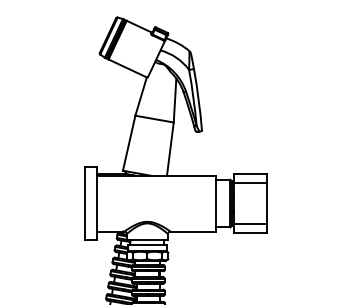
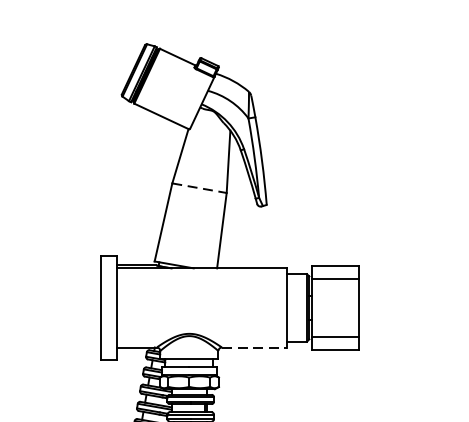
line: (155, 119) -> (200, 188), solid -> dashed
line: (193, 231) -> (254, 347), solid -> dashed

